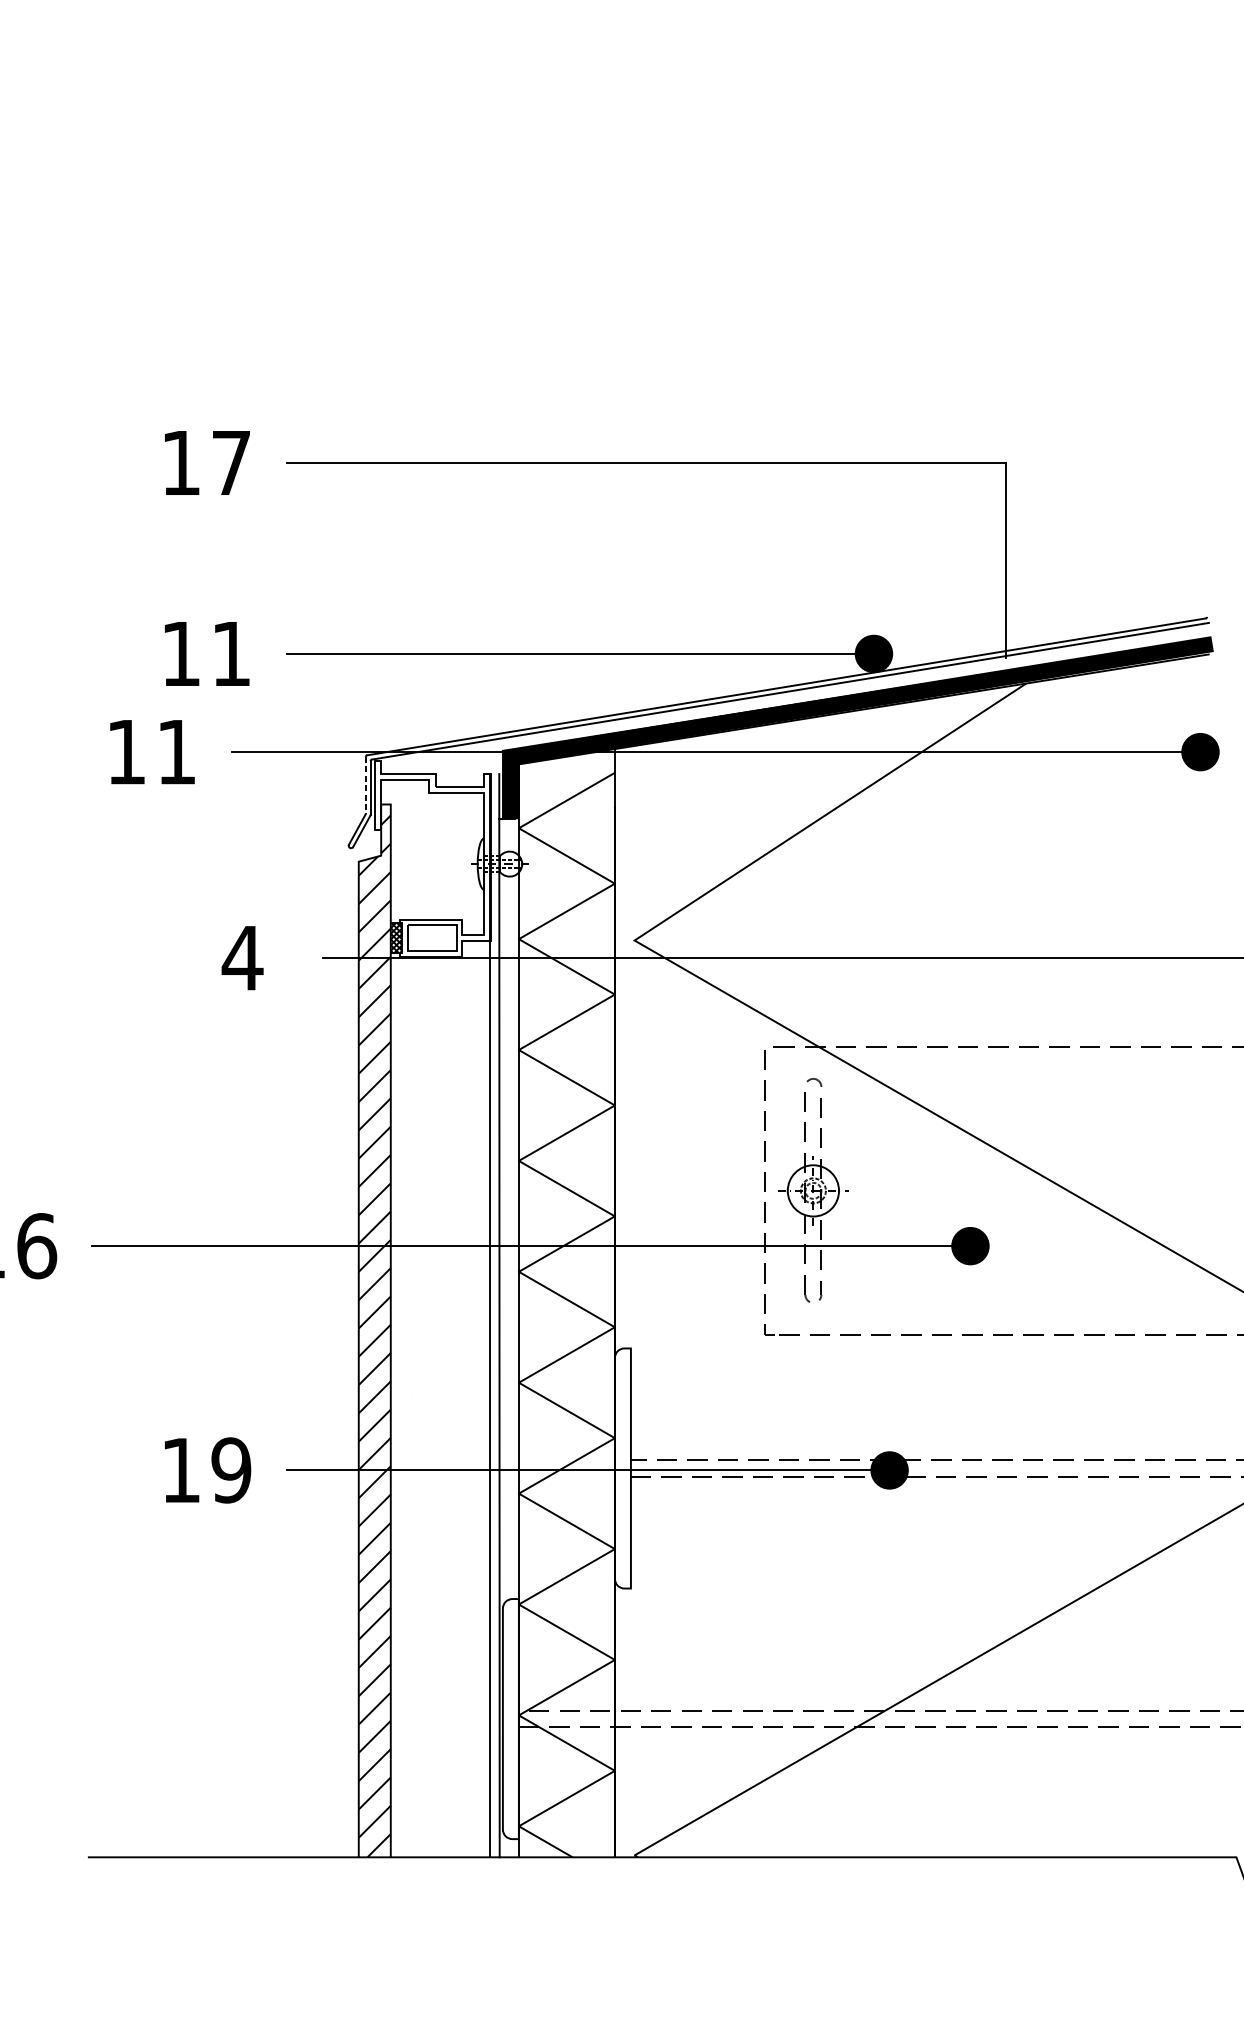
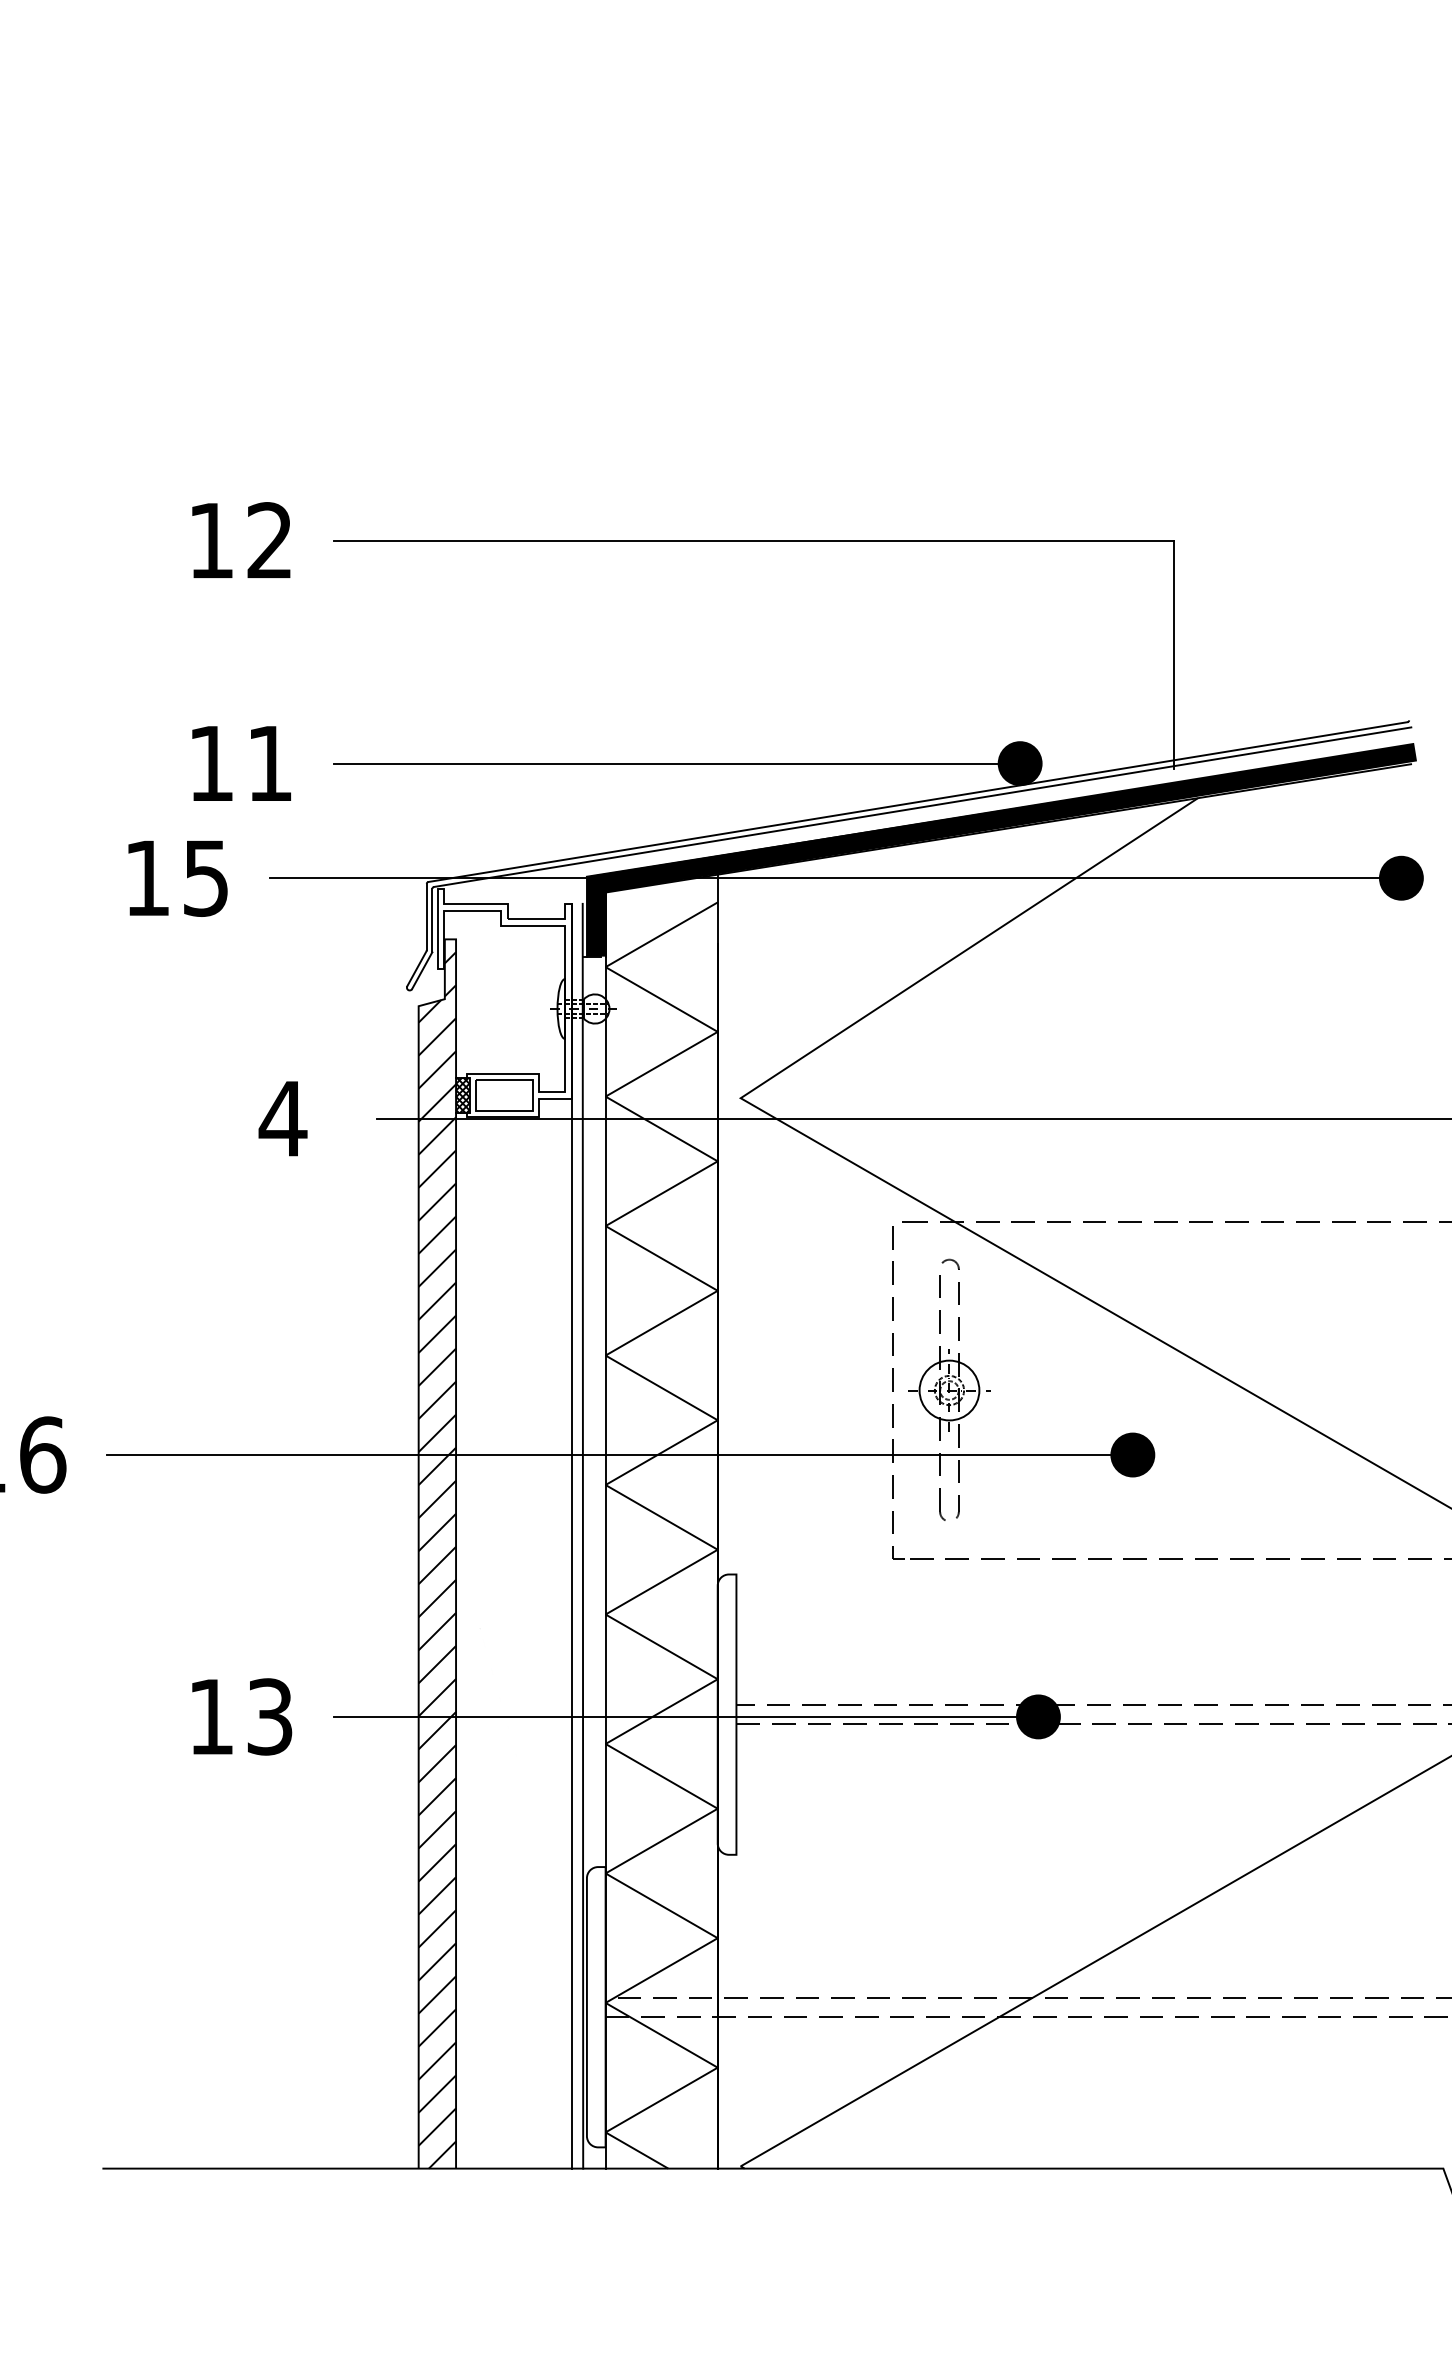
text: (231, 462) -> (269, 540), 17 -> 12
text: (176, 752) -> (205, 878), 11 -> 15
line: (365, 785) -> (426, 917), dashed -> solid
text: (231, 1470) -> (269, 1716), 19 -> 13

